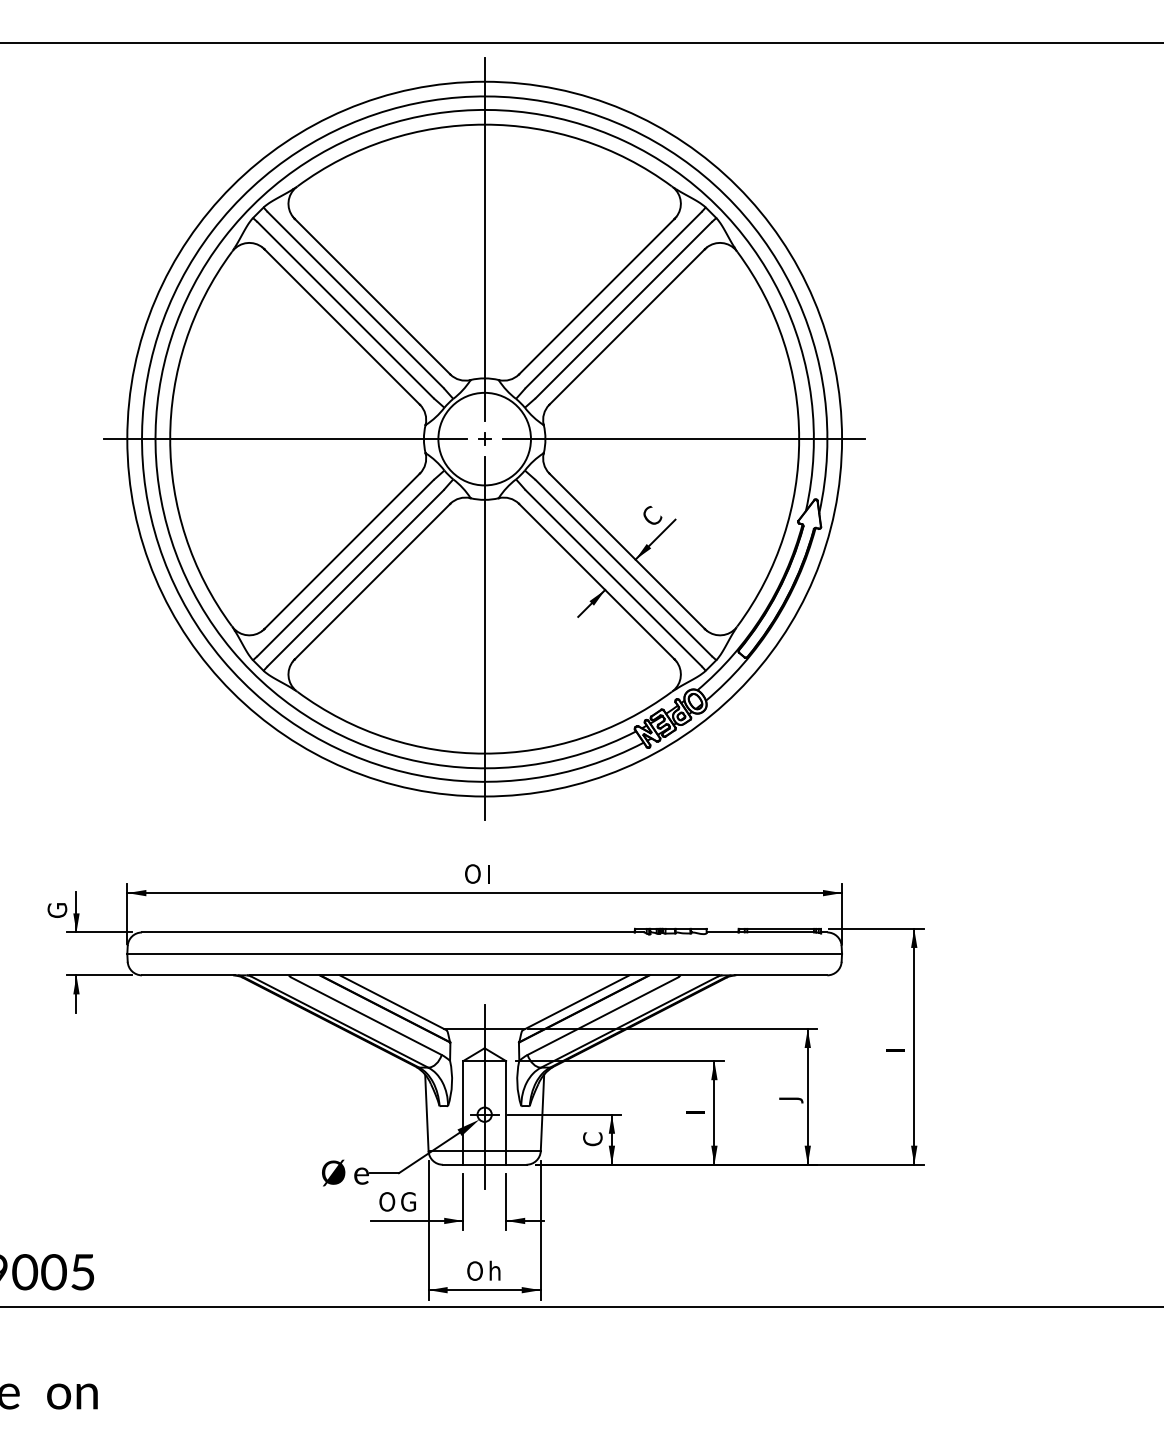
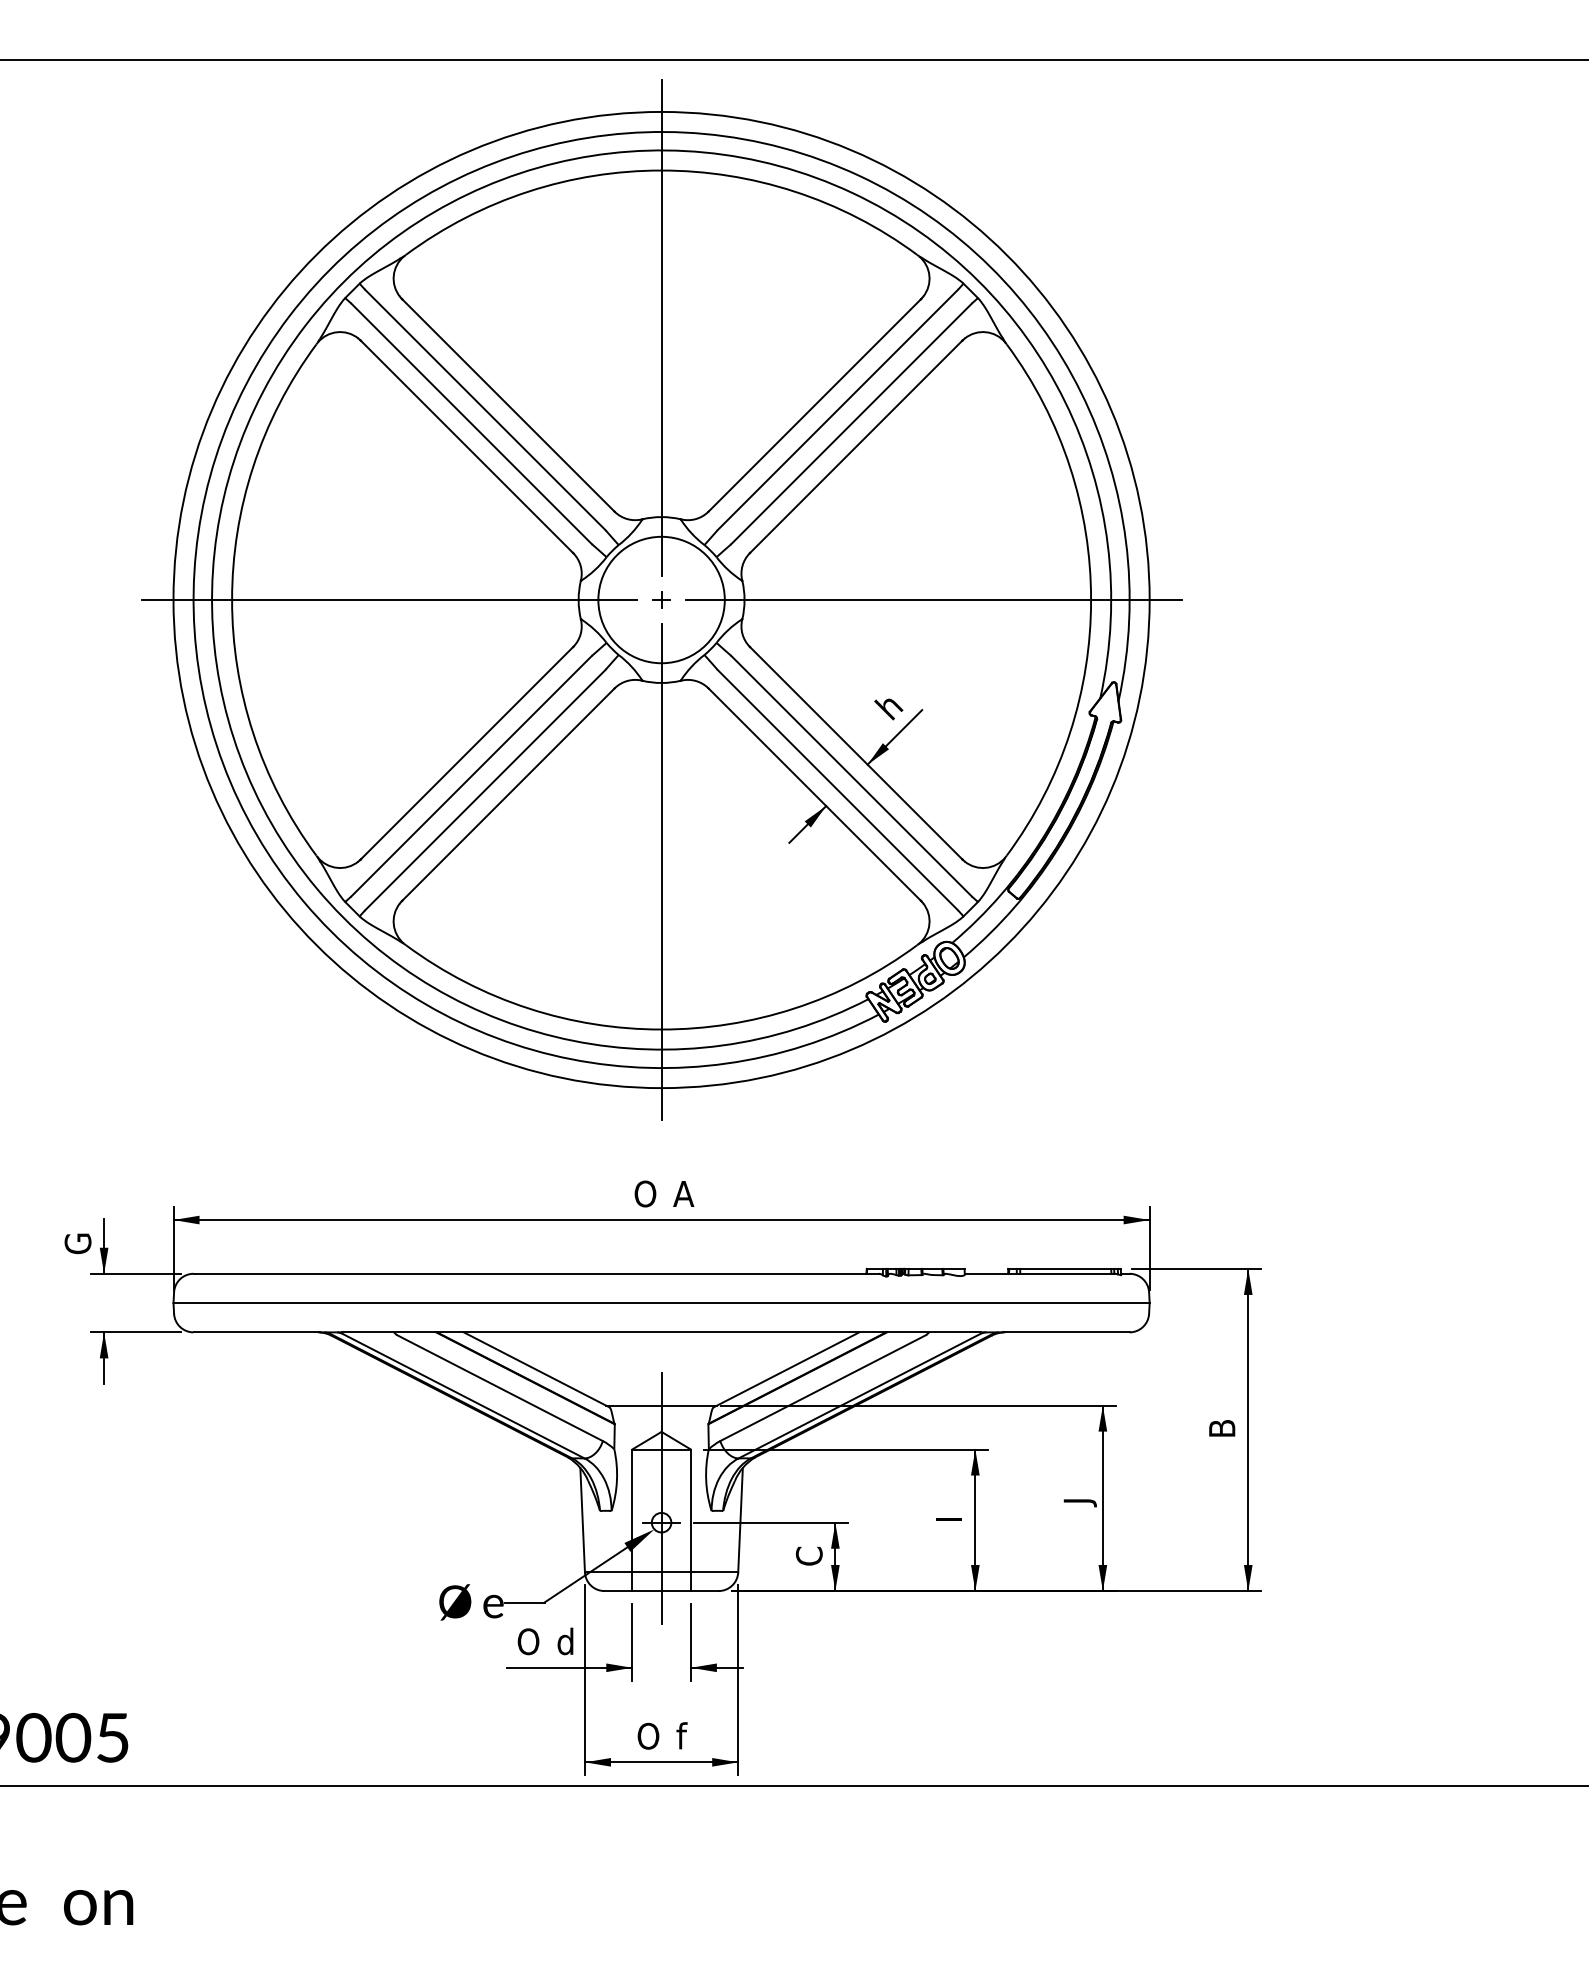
text: (651, 516) -> (889, 705), C -> h
text: (498, 873) -> (680, 1193), I -> A
text: (895, 1045) -> (1222, 1428), I -> B
text: (410, 1201) -> (560, 1641), G -> d
text: (496, 1270) -> (677, 1735), h -> f

